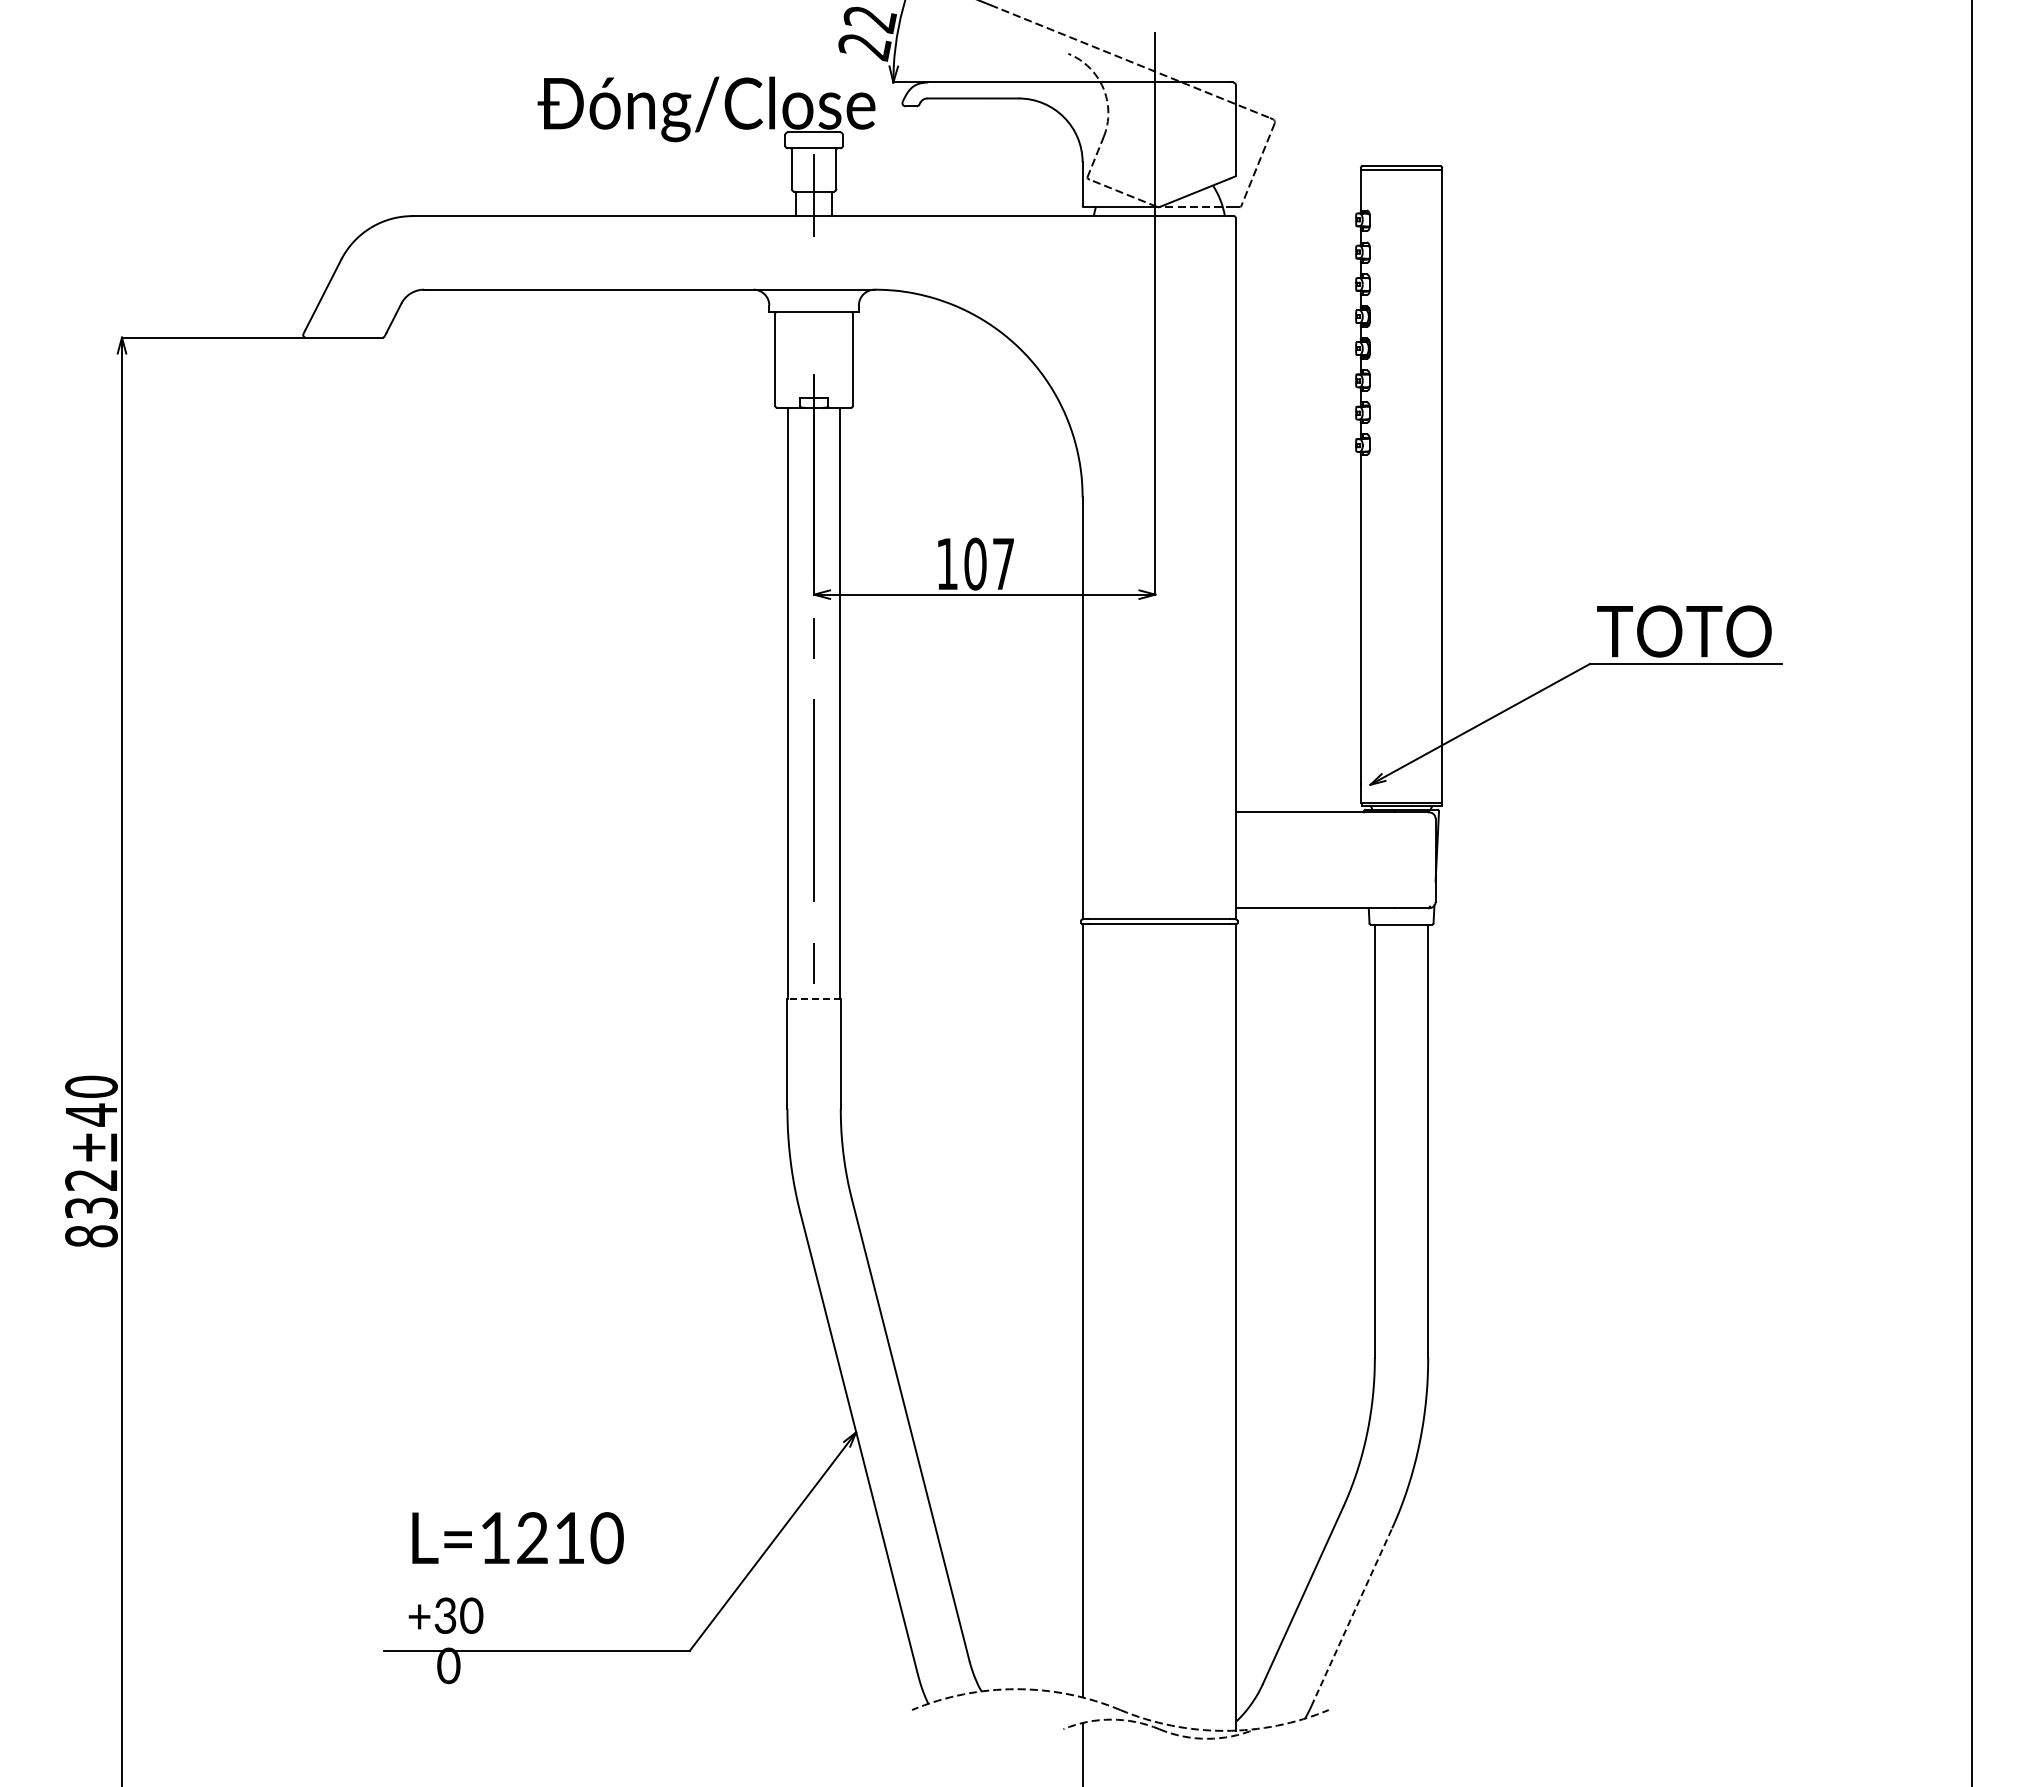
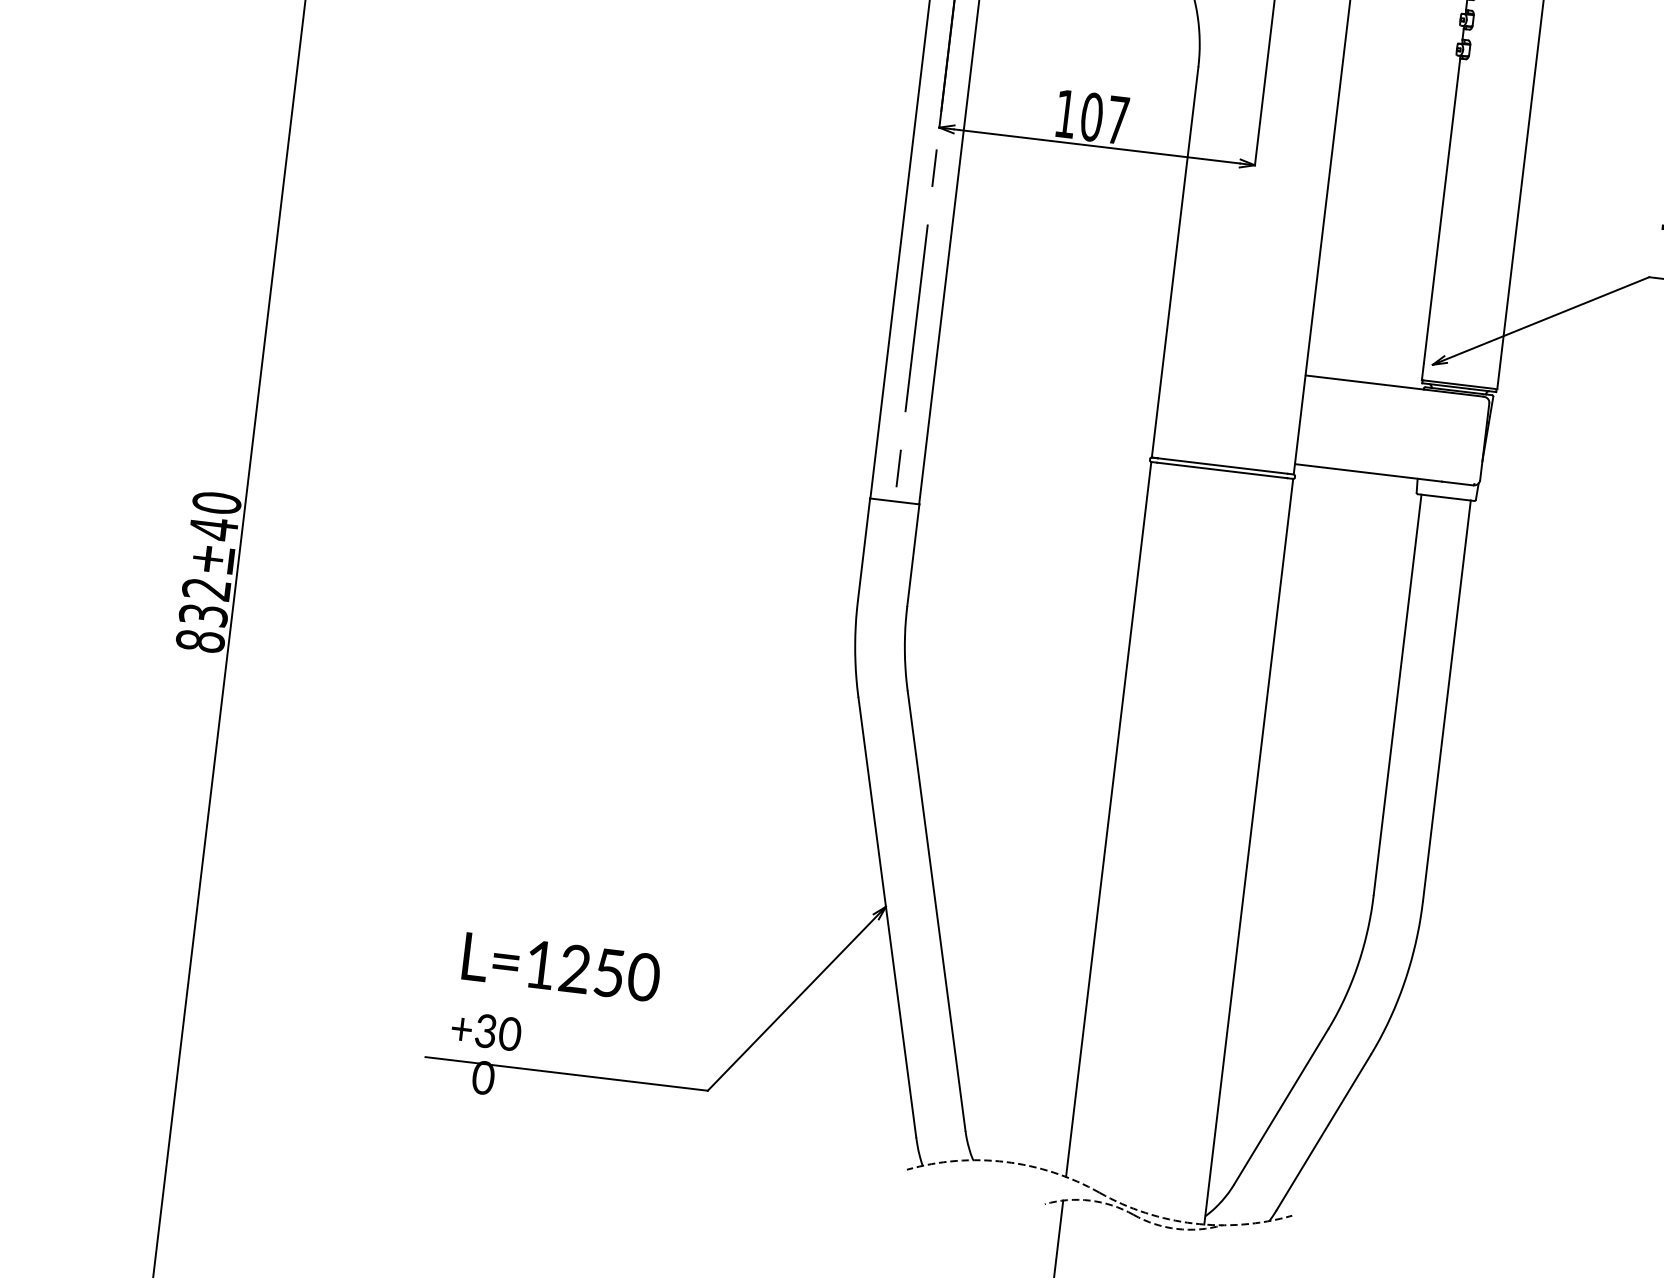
line: (814, 998) -> (895, 501), dashed -> solid
text: (569, 1538) -> (609, 973), L=1210 -> L=1250
line: (1351, 1617) -> (1323, 1132), dashed -> solid

